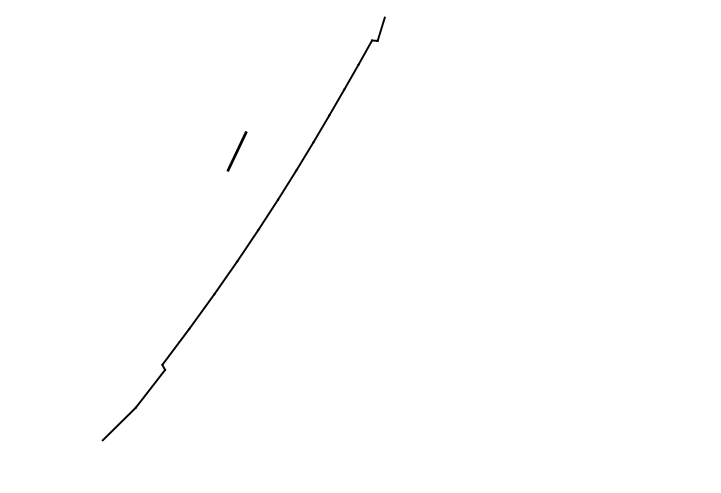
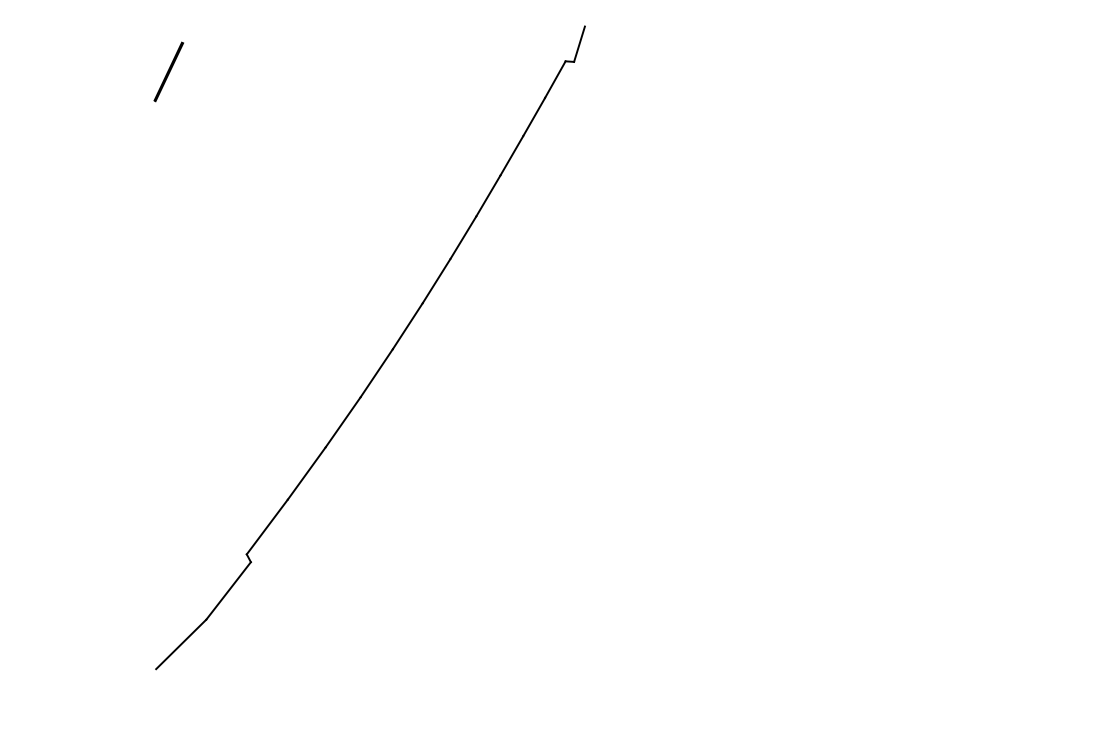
line: (236, 151) -> (167, 71), moved

